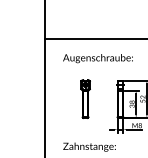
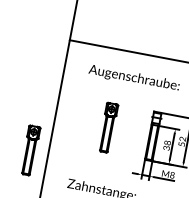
part: (30, 126) -> (30, 149), added

